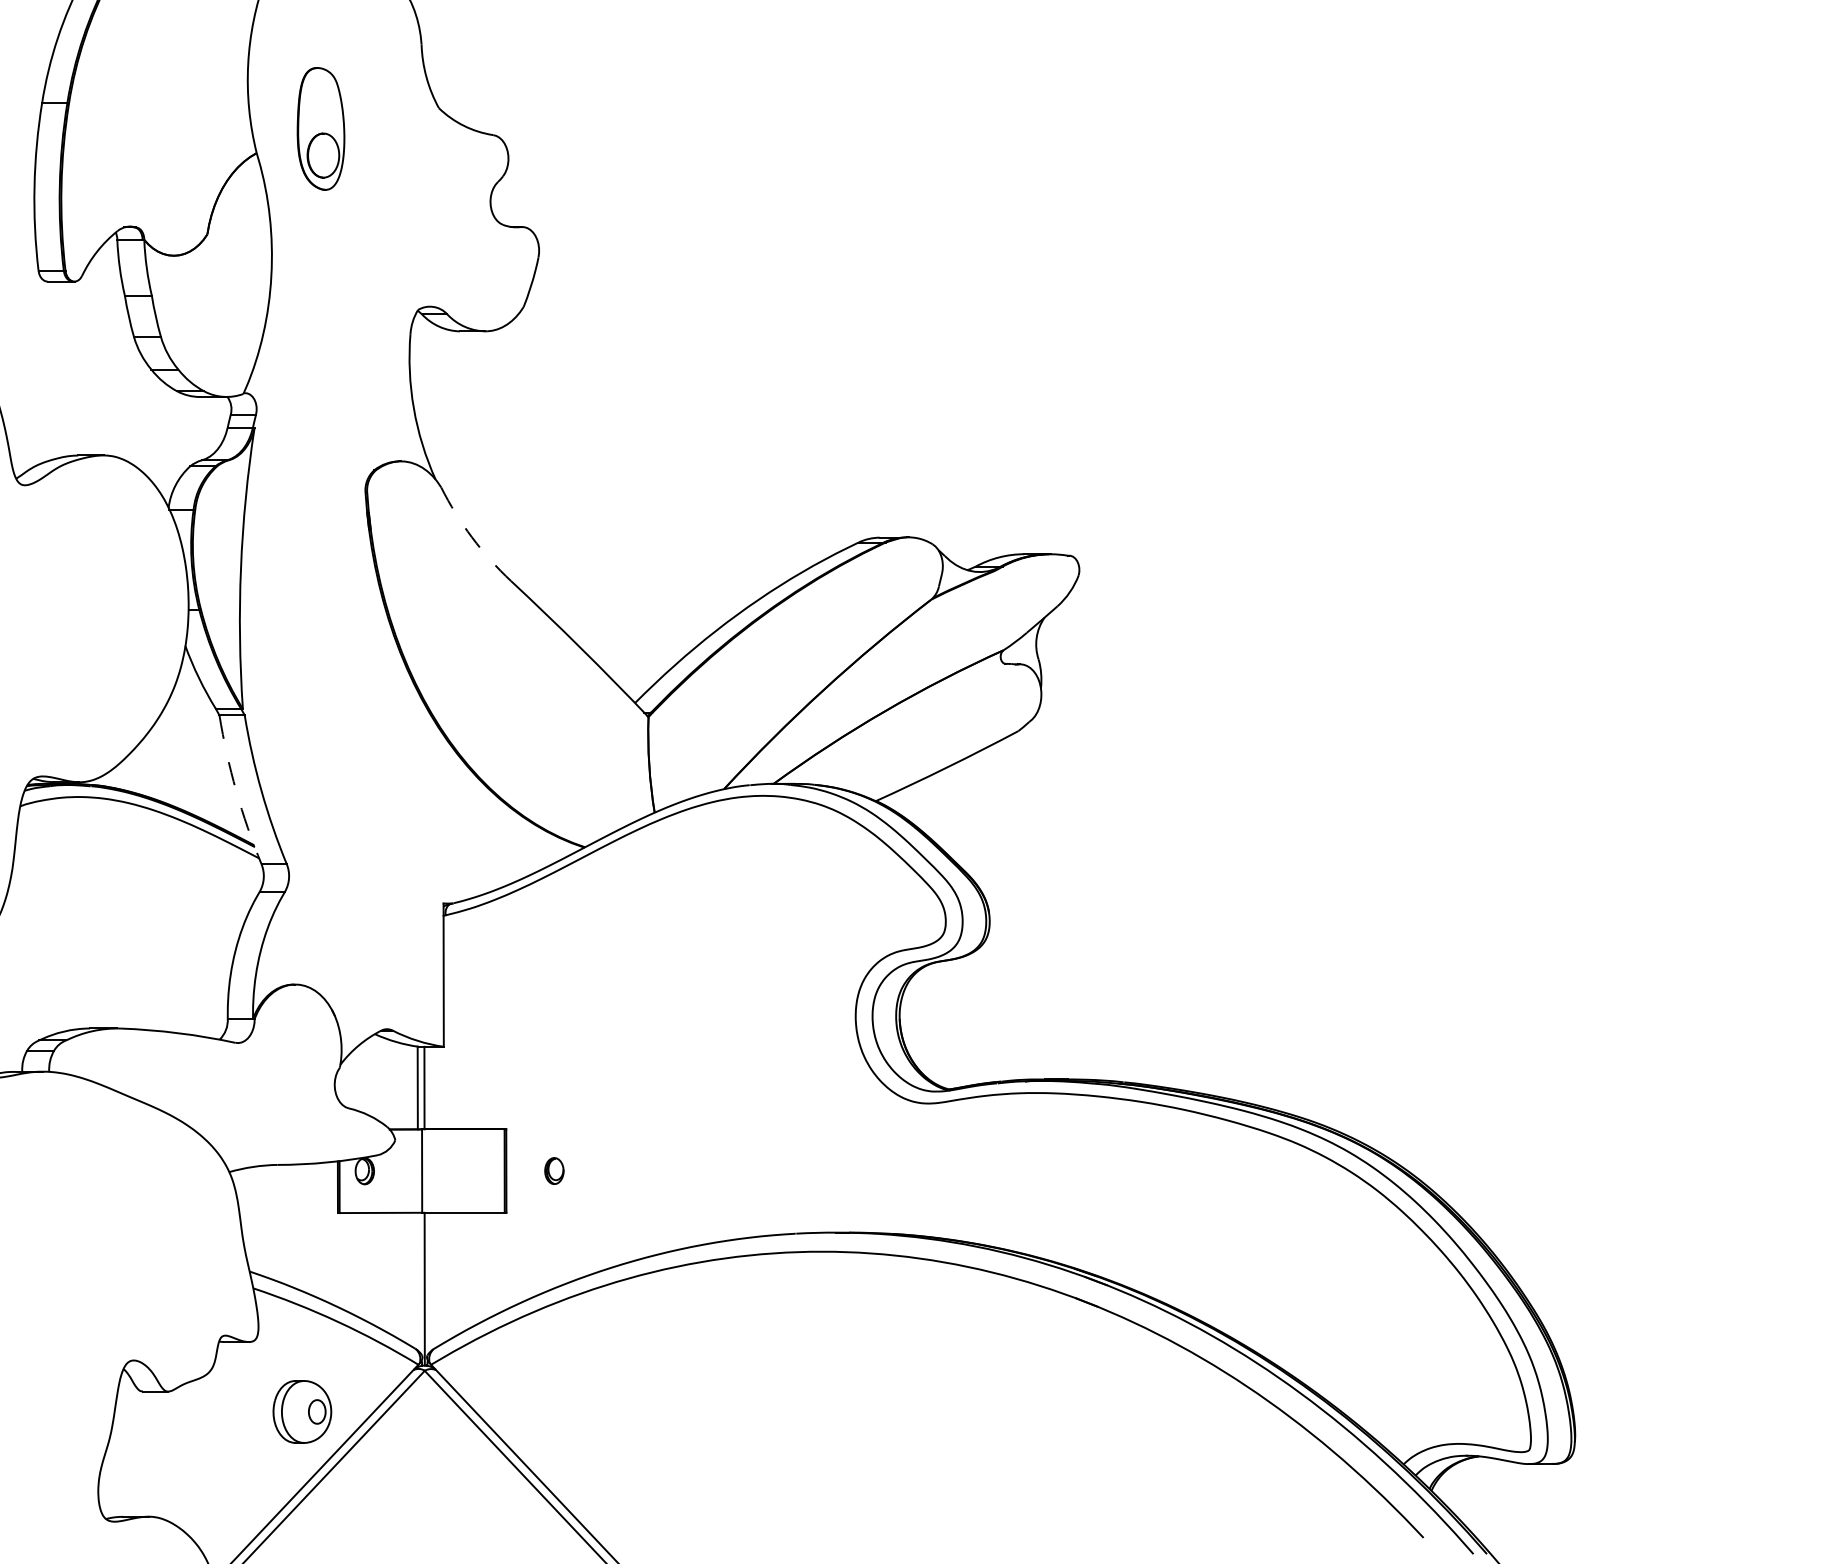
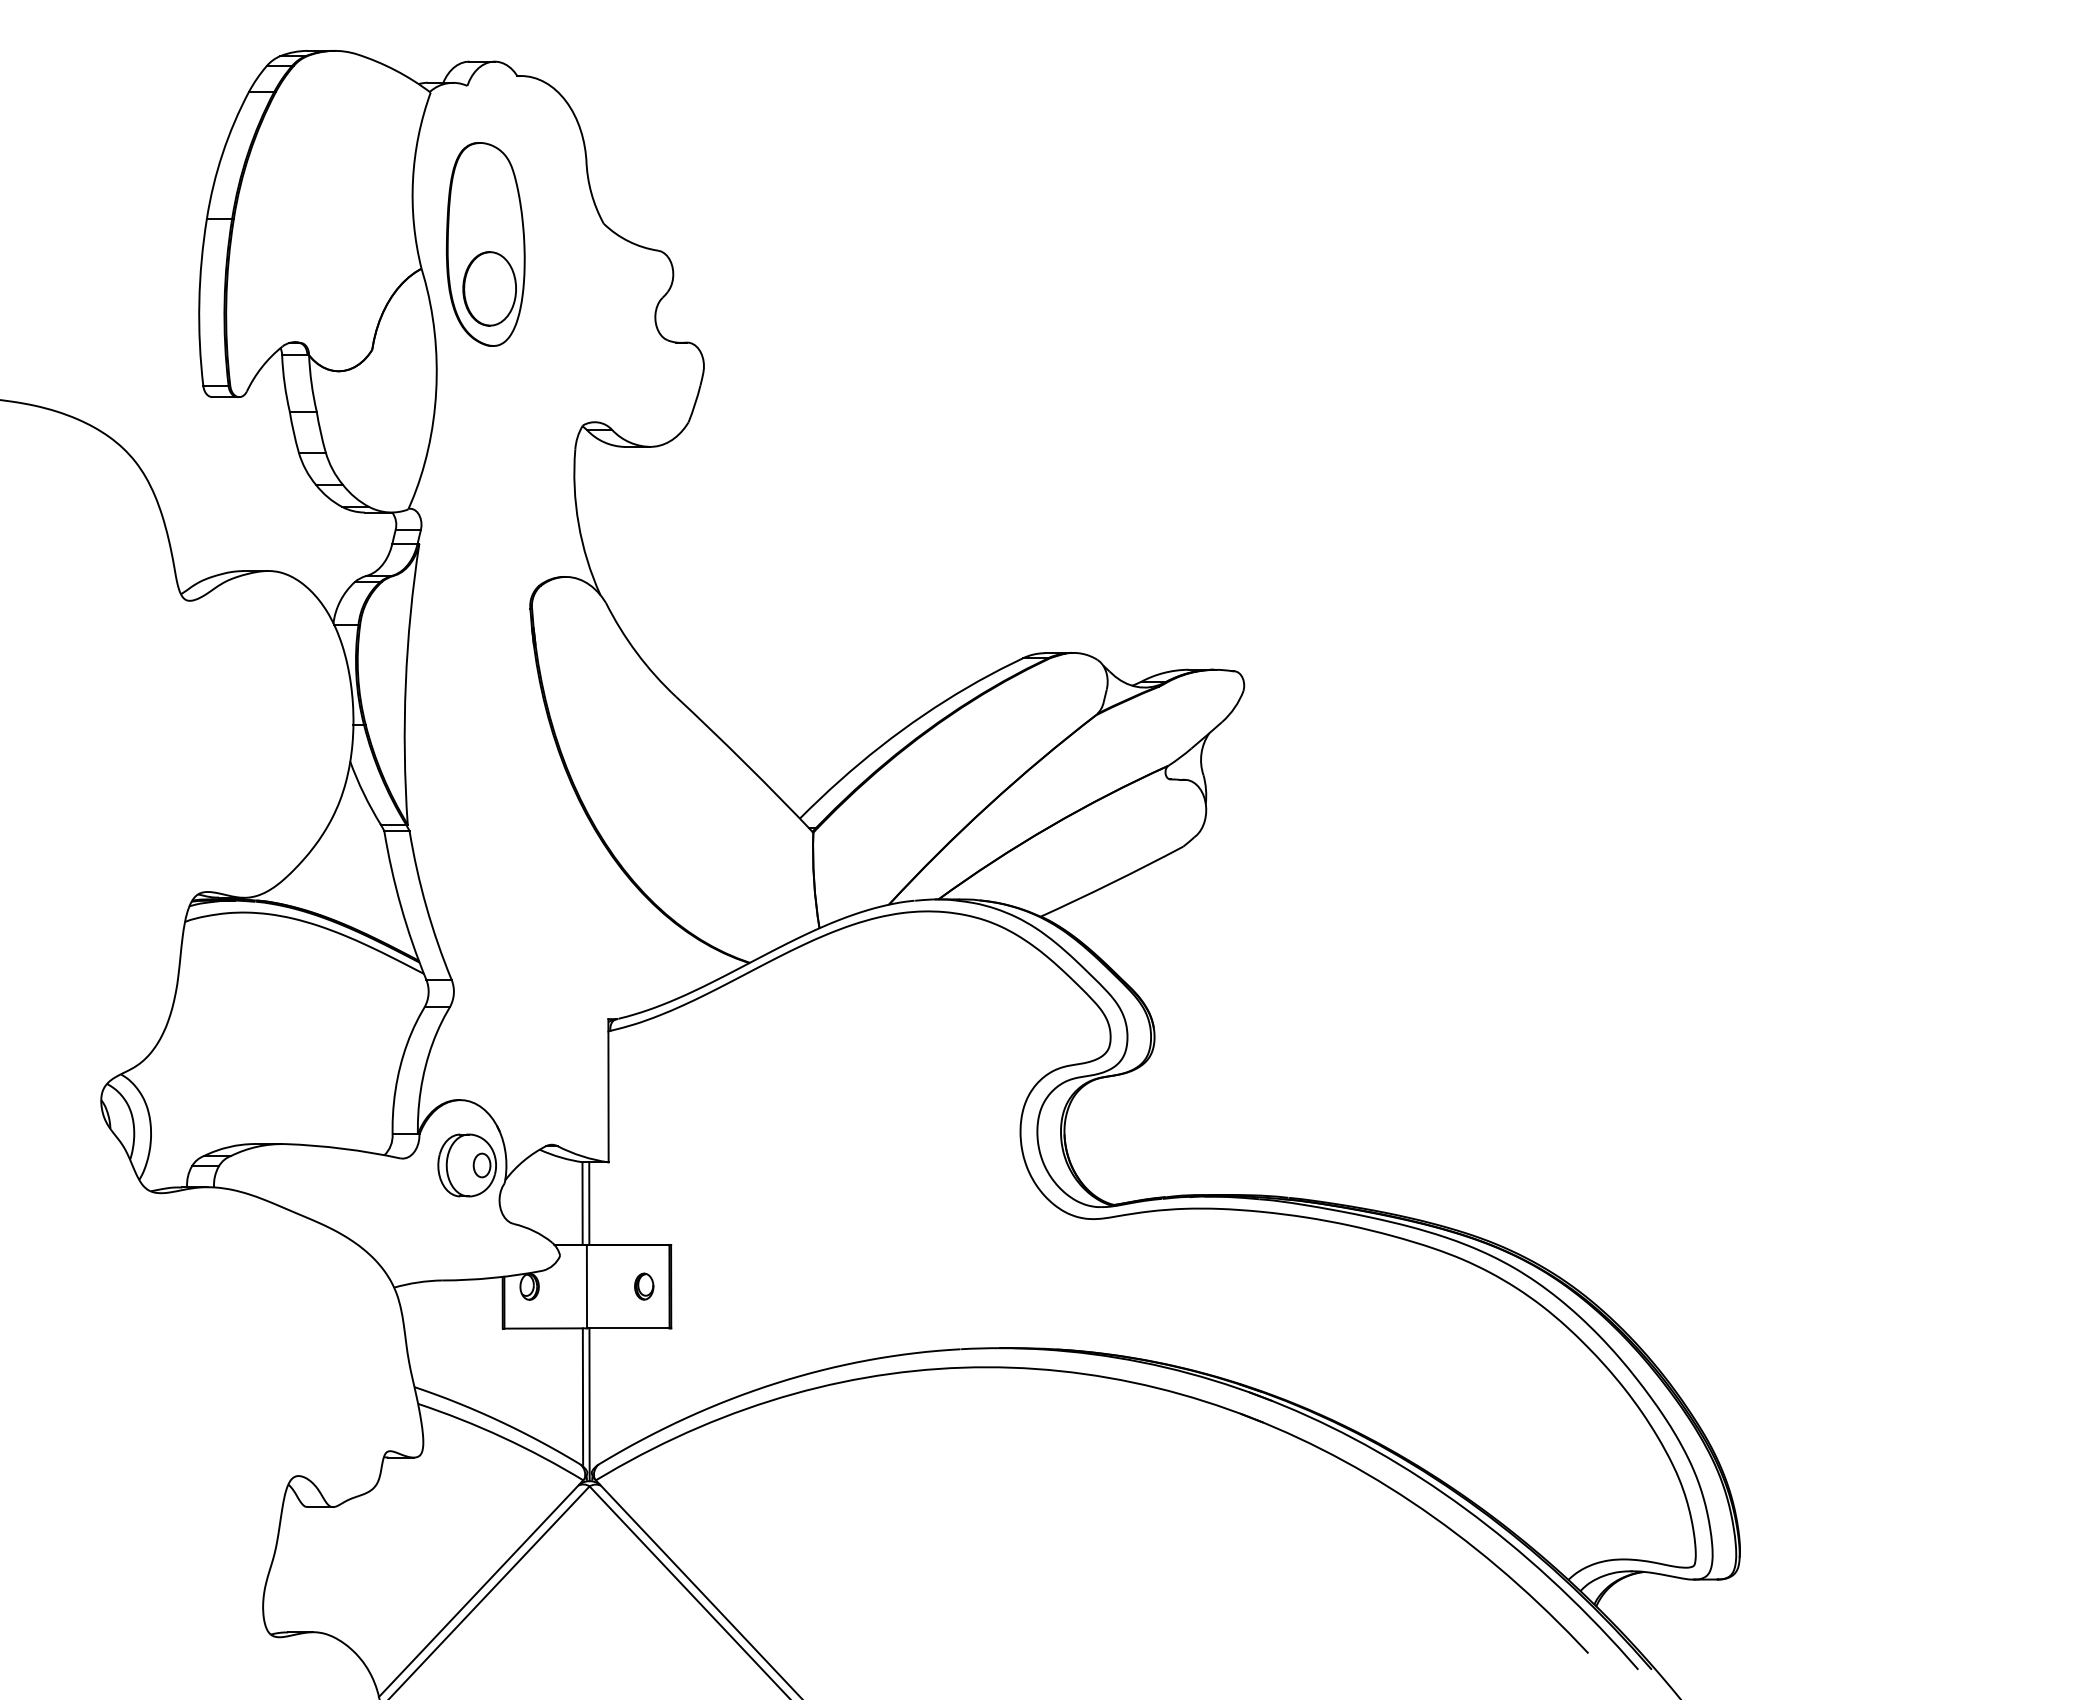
part: (320, 128) -> (485, 244), size x1.67
arc: (471, 536) -> (636, 652), dashed -> solid
arc: (236, 790) -> (401, 906), dashed -> solid
part: (554, 1170) -> (644, 1286), moved
line: (417, 1281) -> (582, 1397), added
part: (301, 1411) -> (466, 1165), moved

